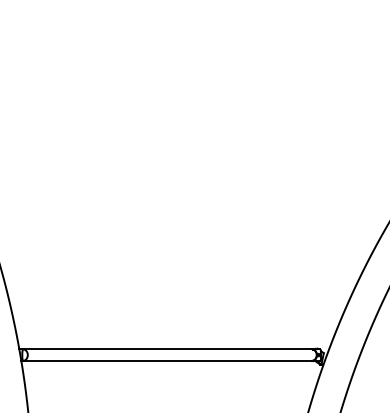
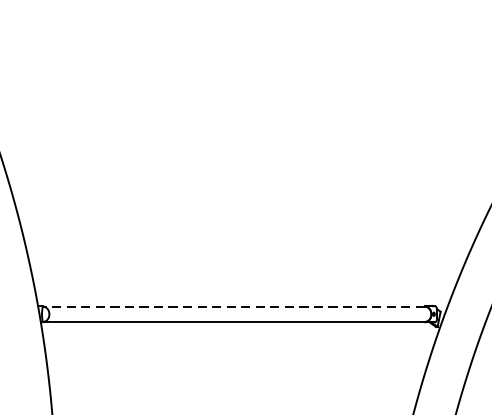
line: (167, 349) -> (234, 306), solid -> dashed

